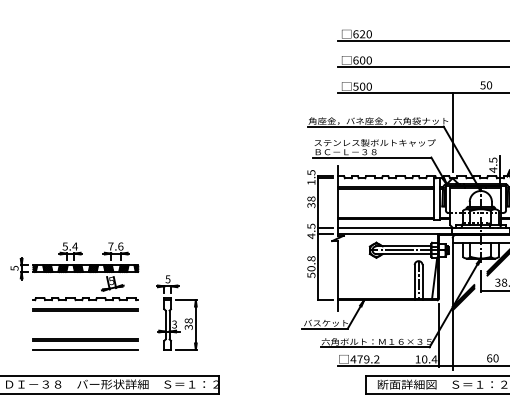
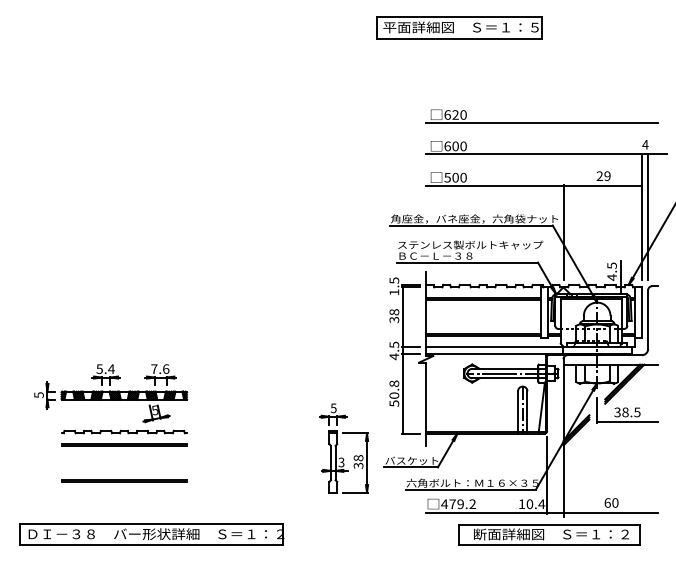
text: (486, 85) -> (603, 176), 50 -> 29
part: (172, 309) -> (338, 444), moved
line: (86, 349) -> (124, 492), removed

